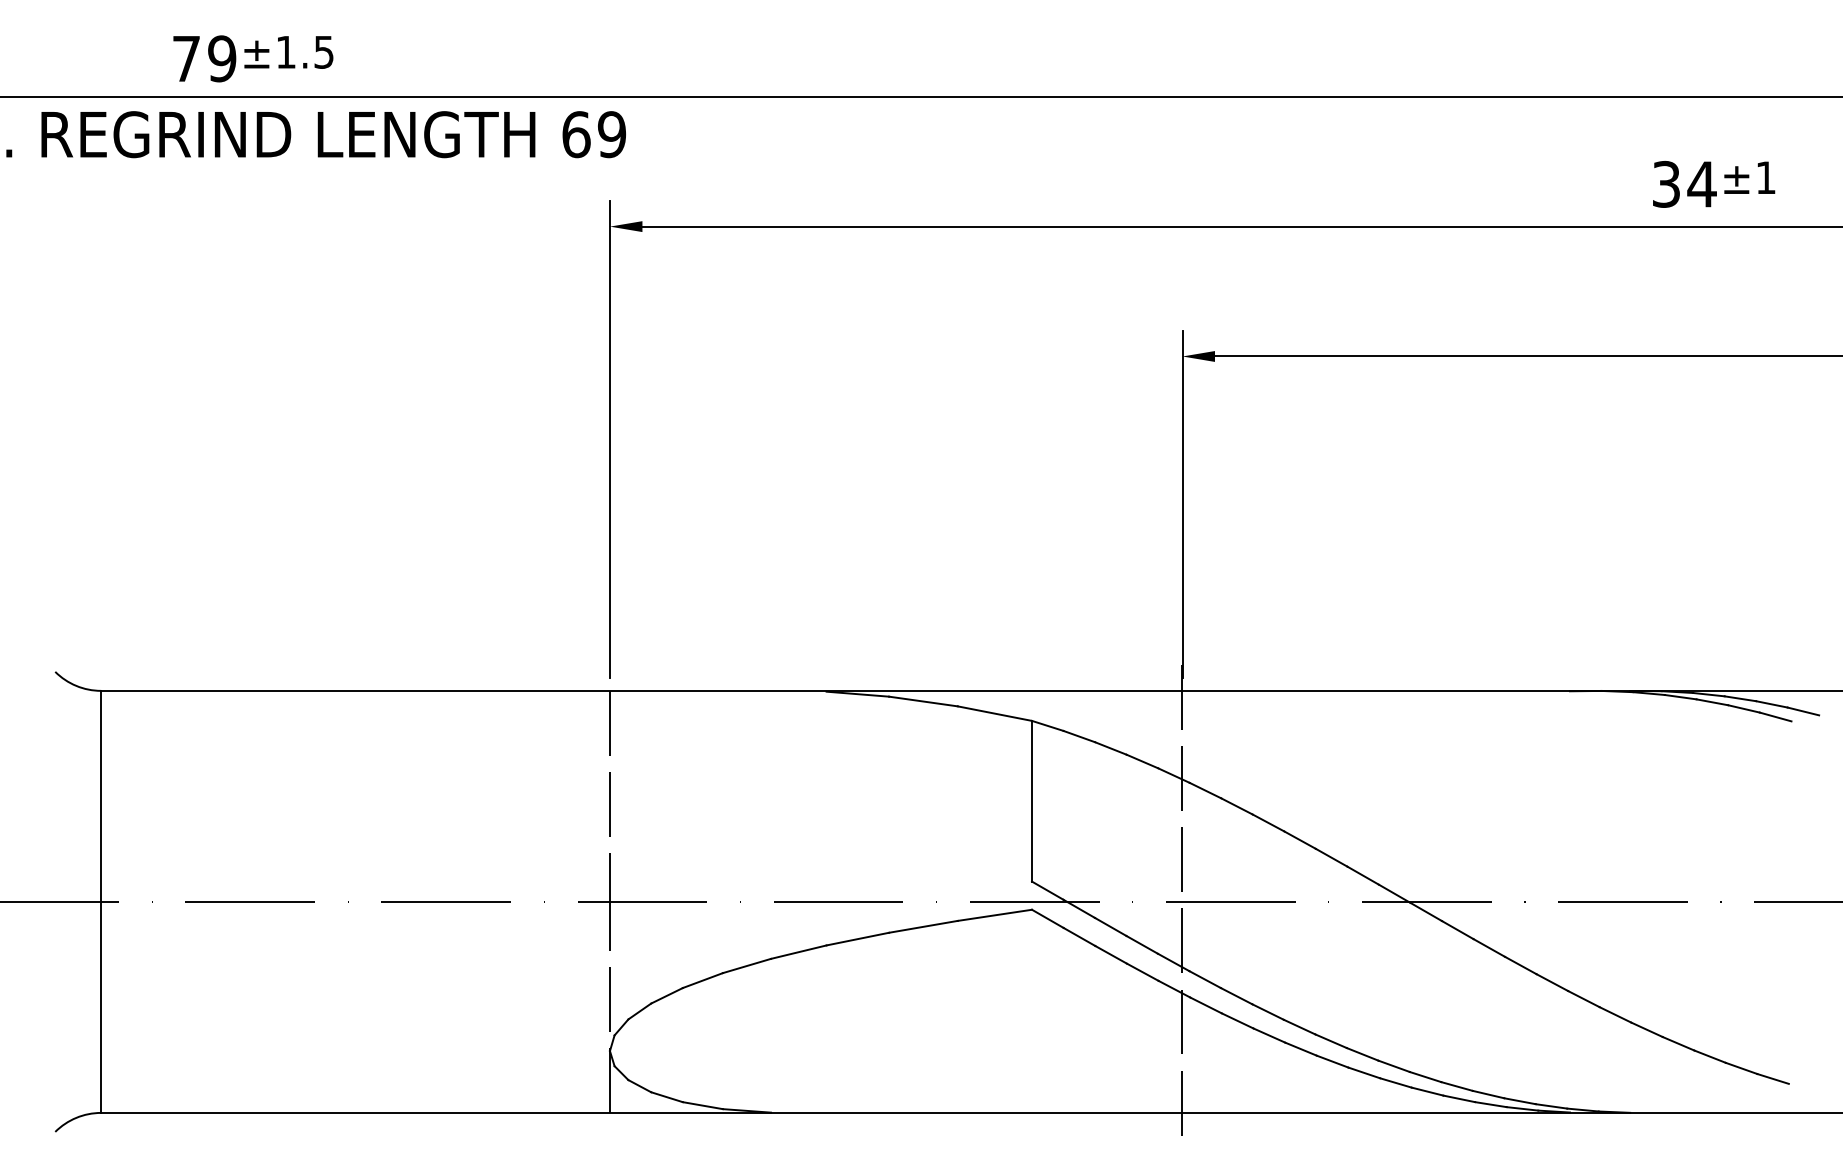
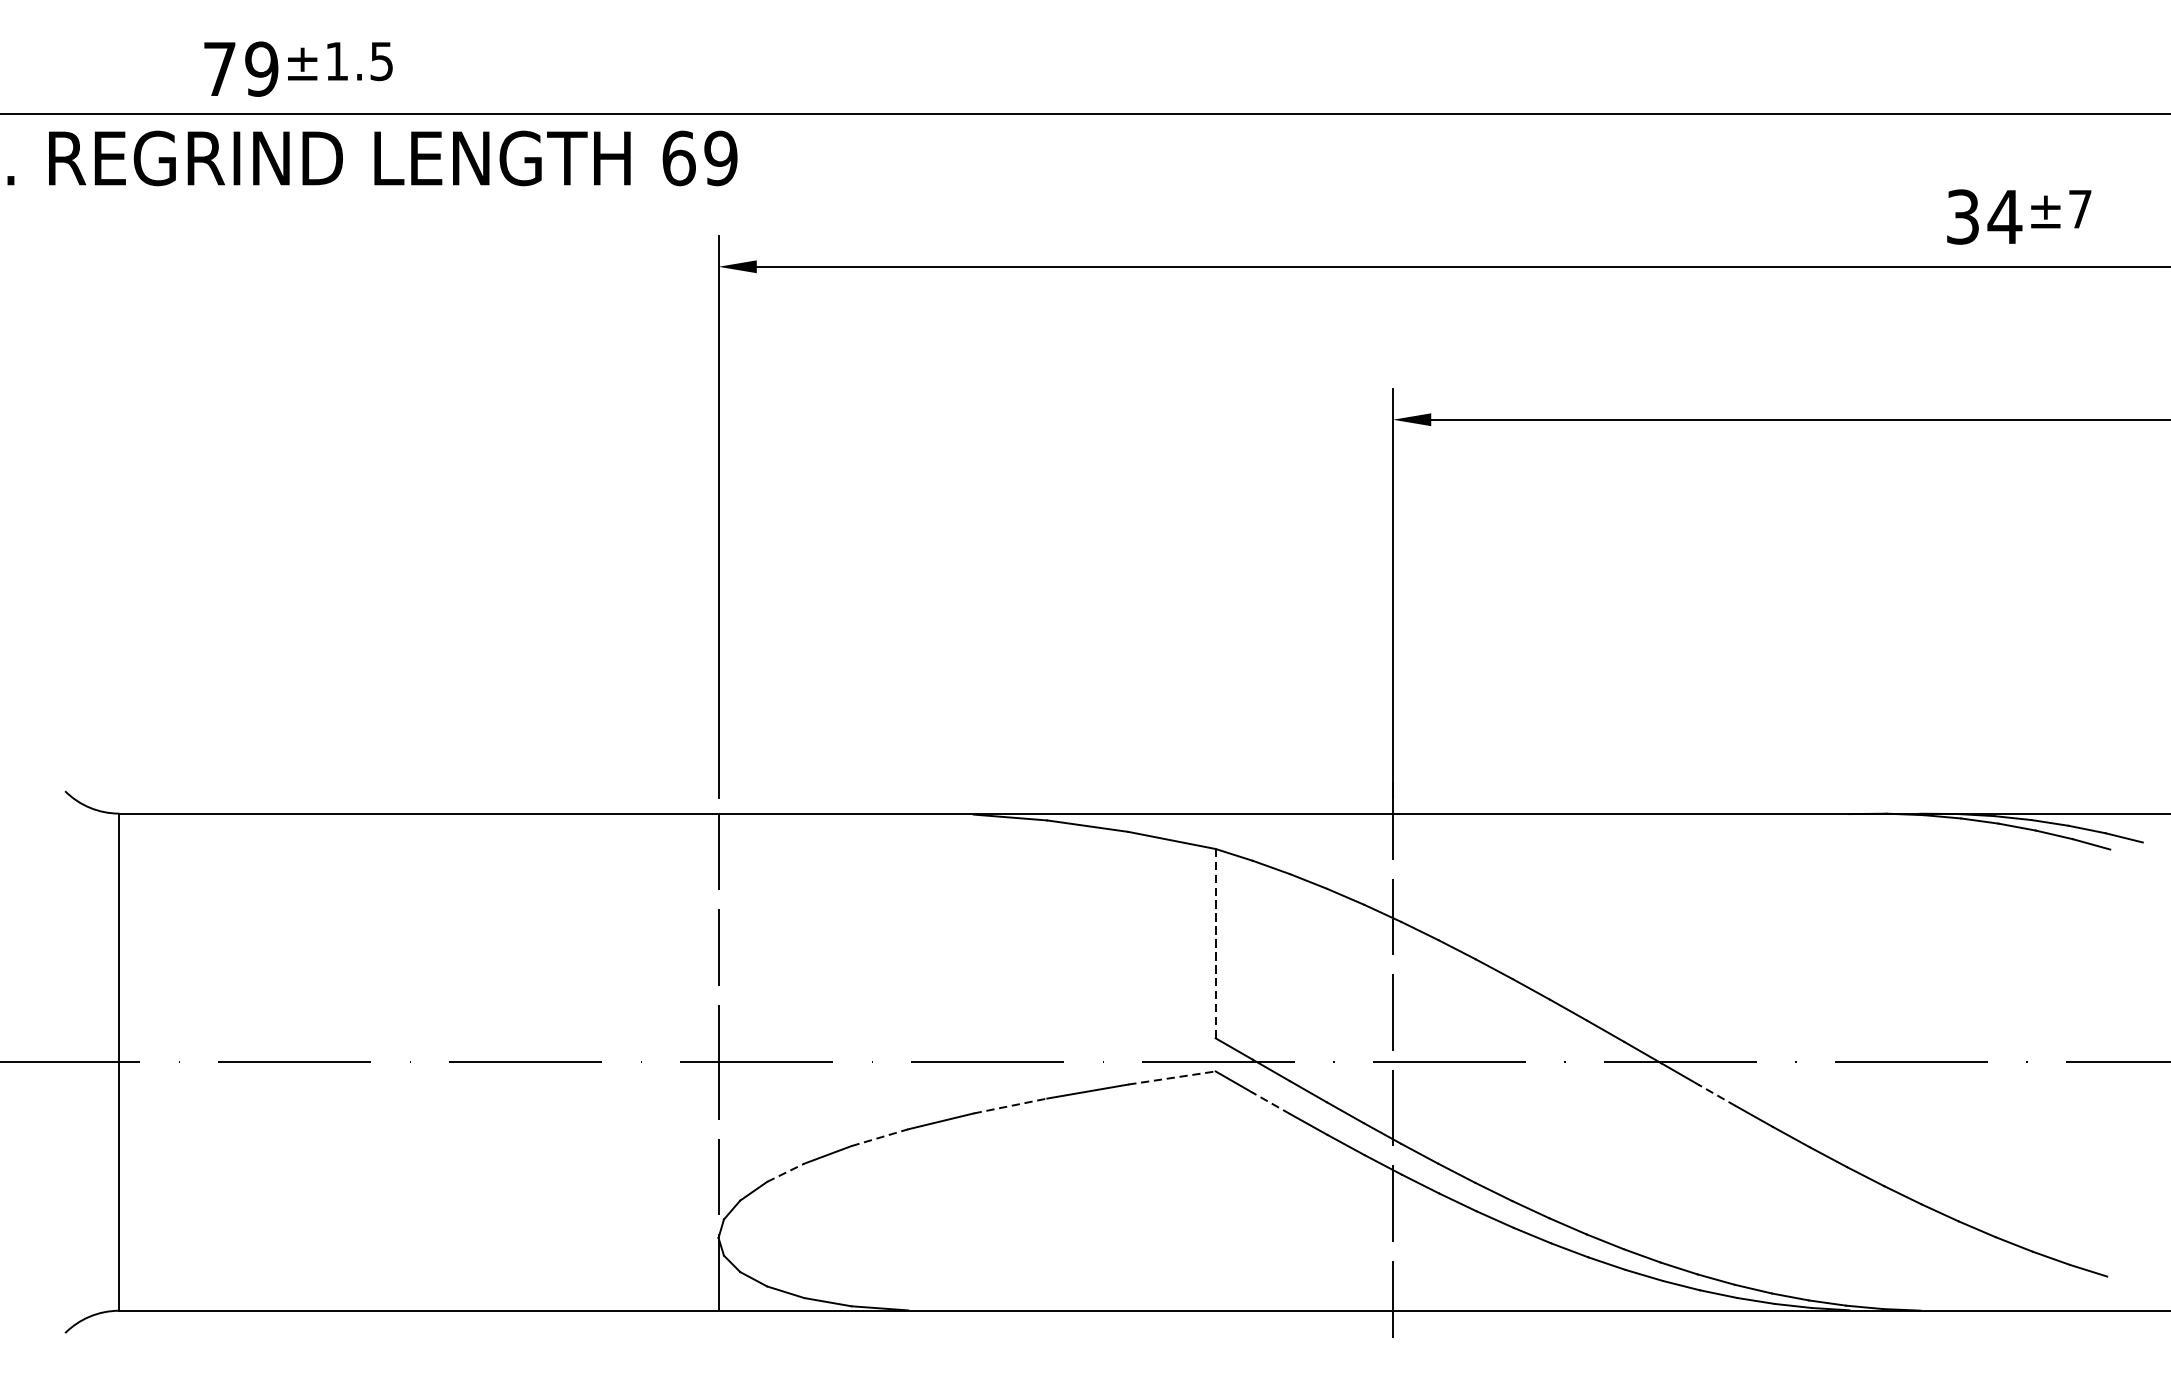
text: (1765, 177) -> (2079, 208), ±1 -> ±7
line: (1032, 800) -> (1216, 942), solid -> dashed
line: (994, 915) -> (1171, 1078), solid -> dashed
line: (1457, 929) -> (1716, 1094), solid -> dashed
line: (1079, 936) -> (1271, 1102), solid -> dashed
line: (857, 939) -> (1010, 1106), solid -> dashed
line: (747, 965) -> (880, 1137), solid -> dashed
line: (667, 995) -> (786, 1172), solid -> dashed

